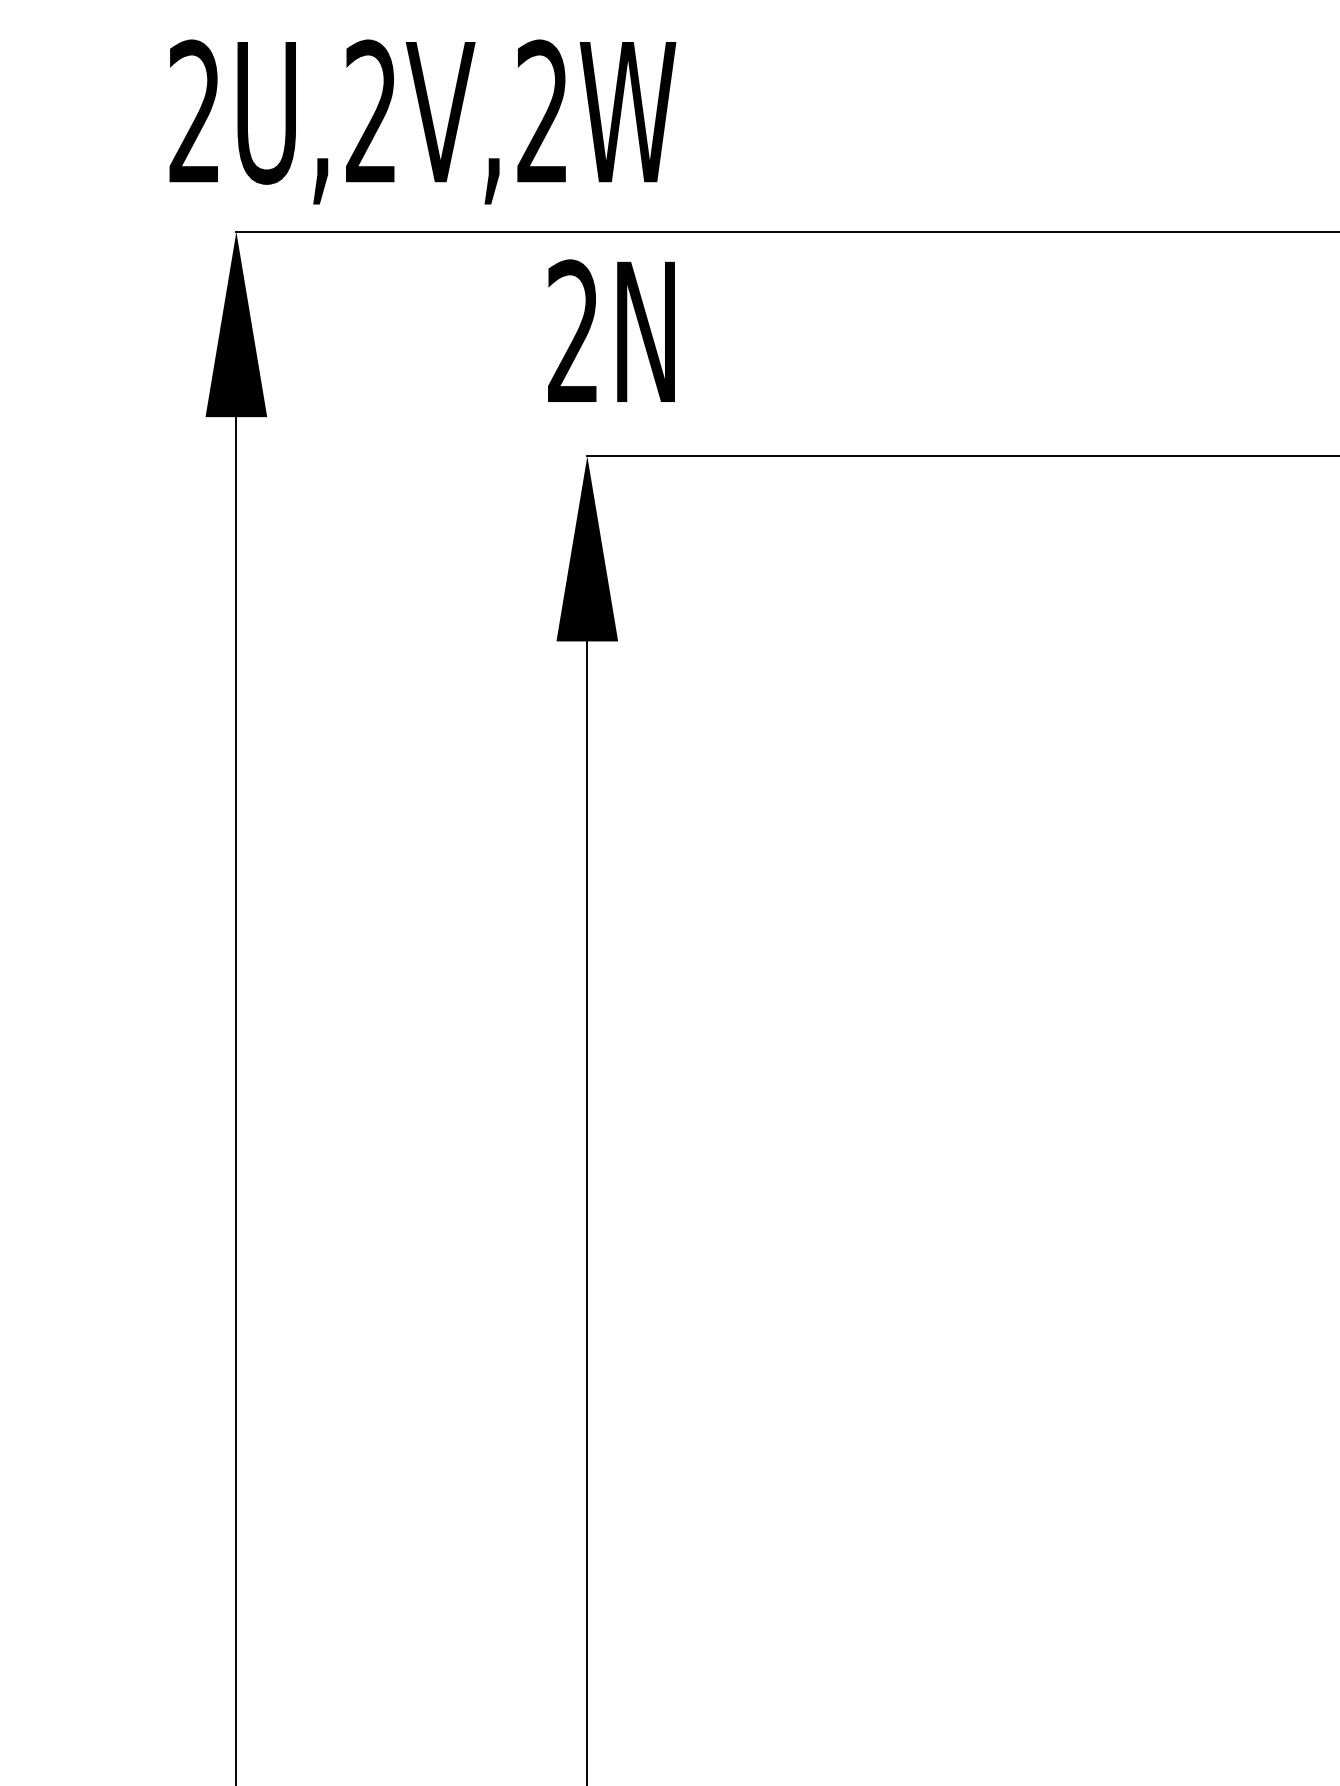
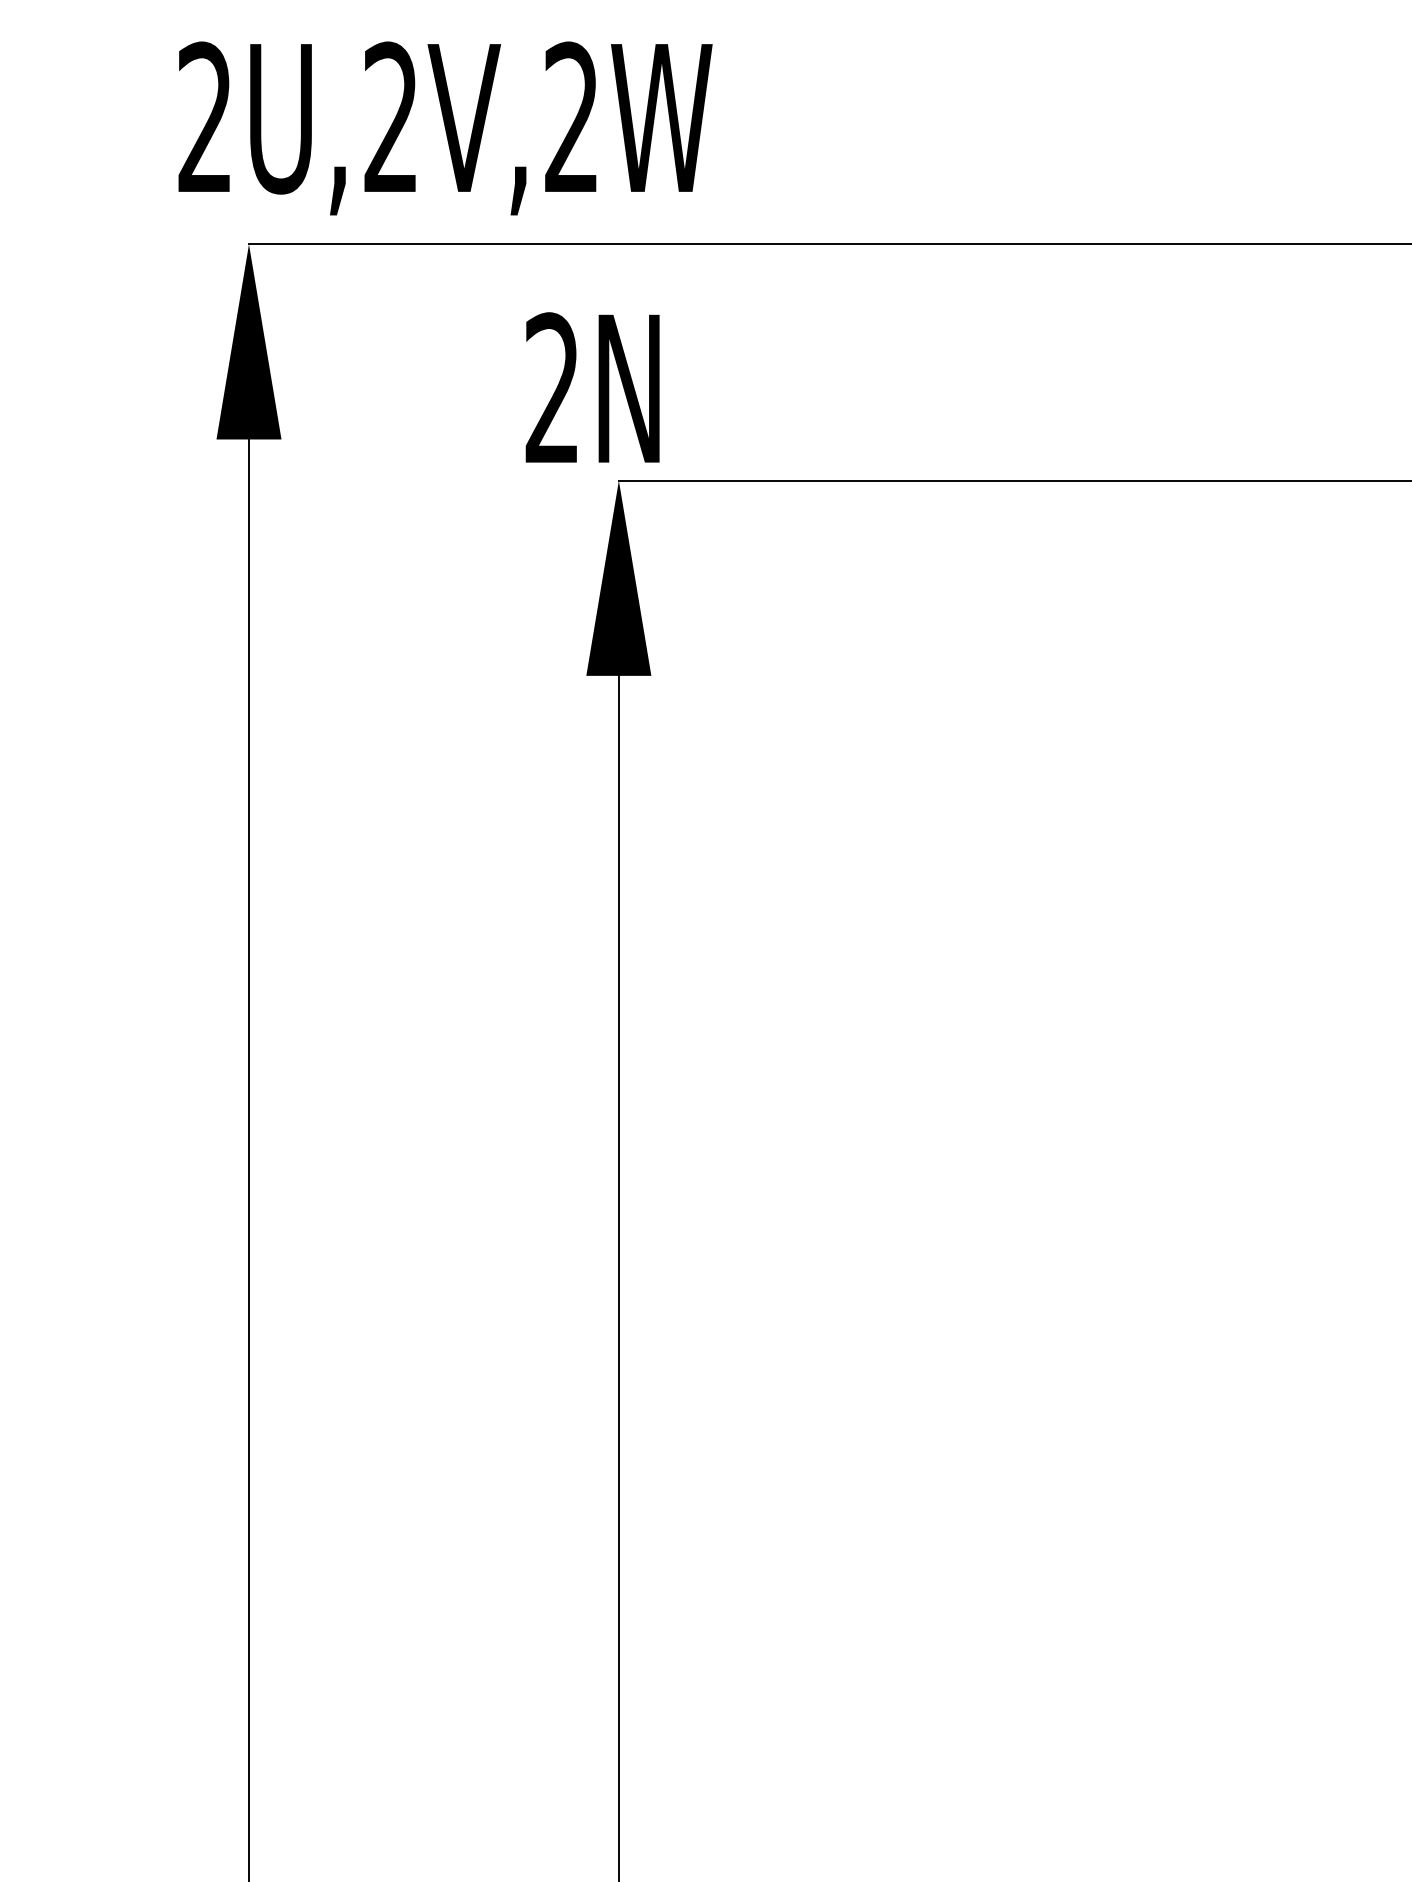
text: (611, 330) -> (592, 387), moved

